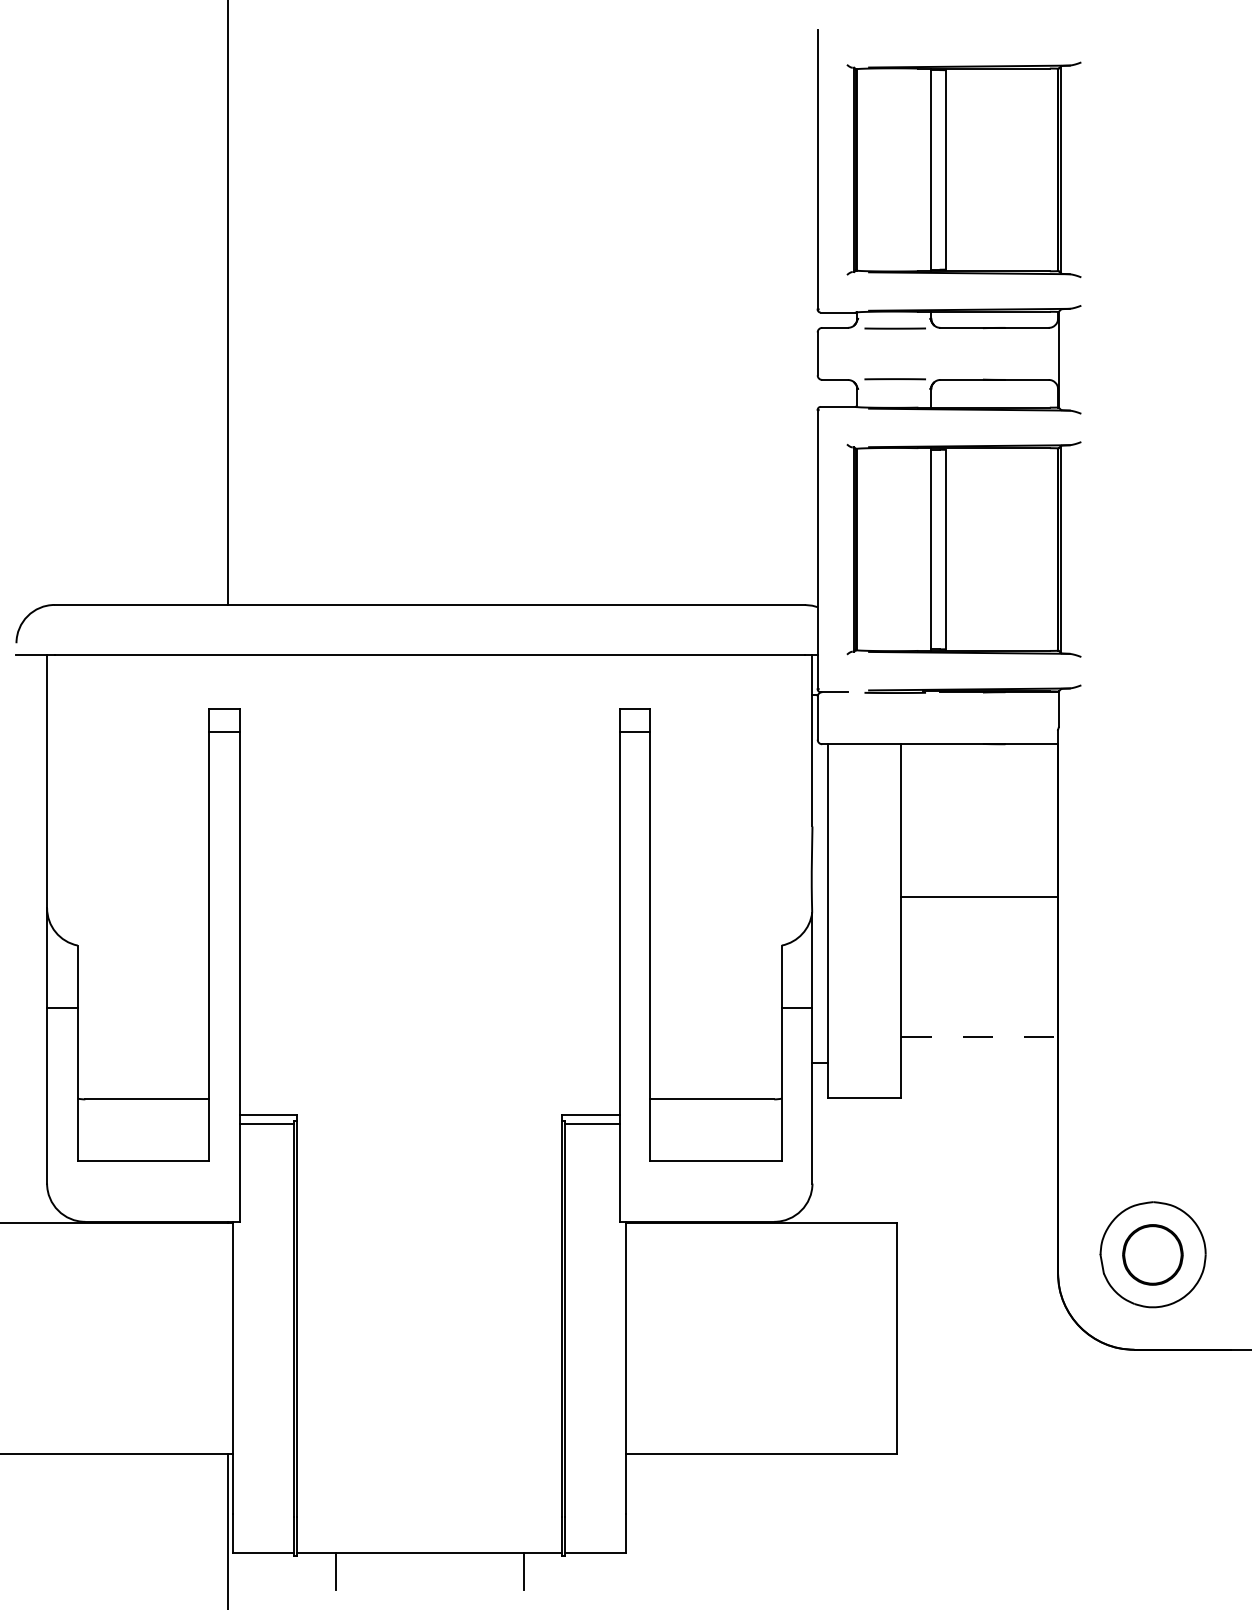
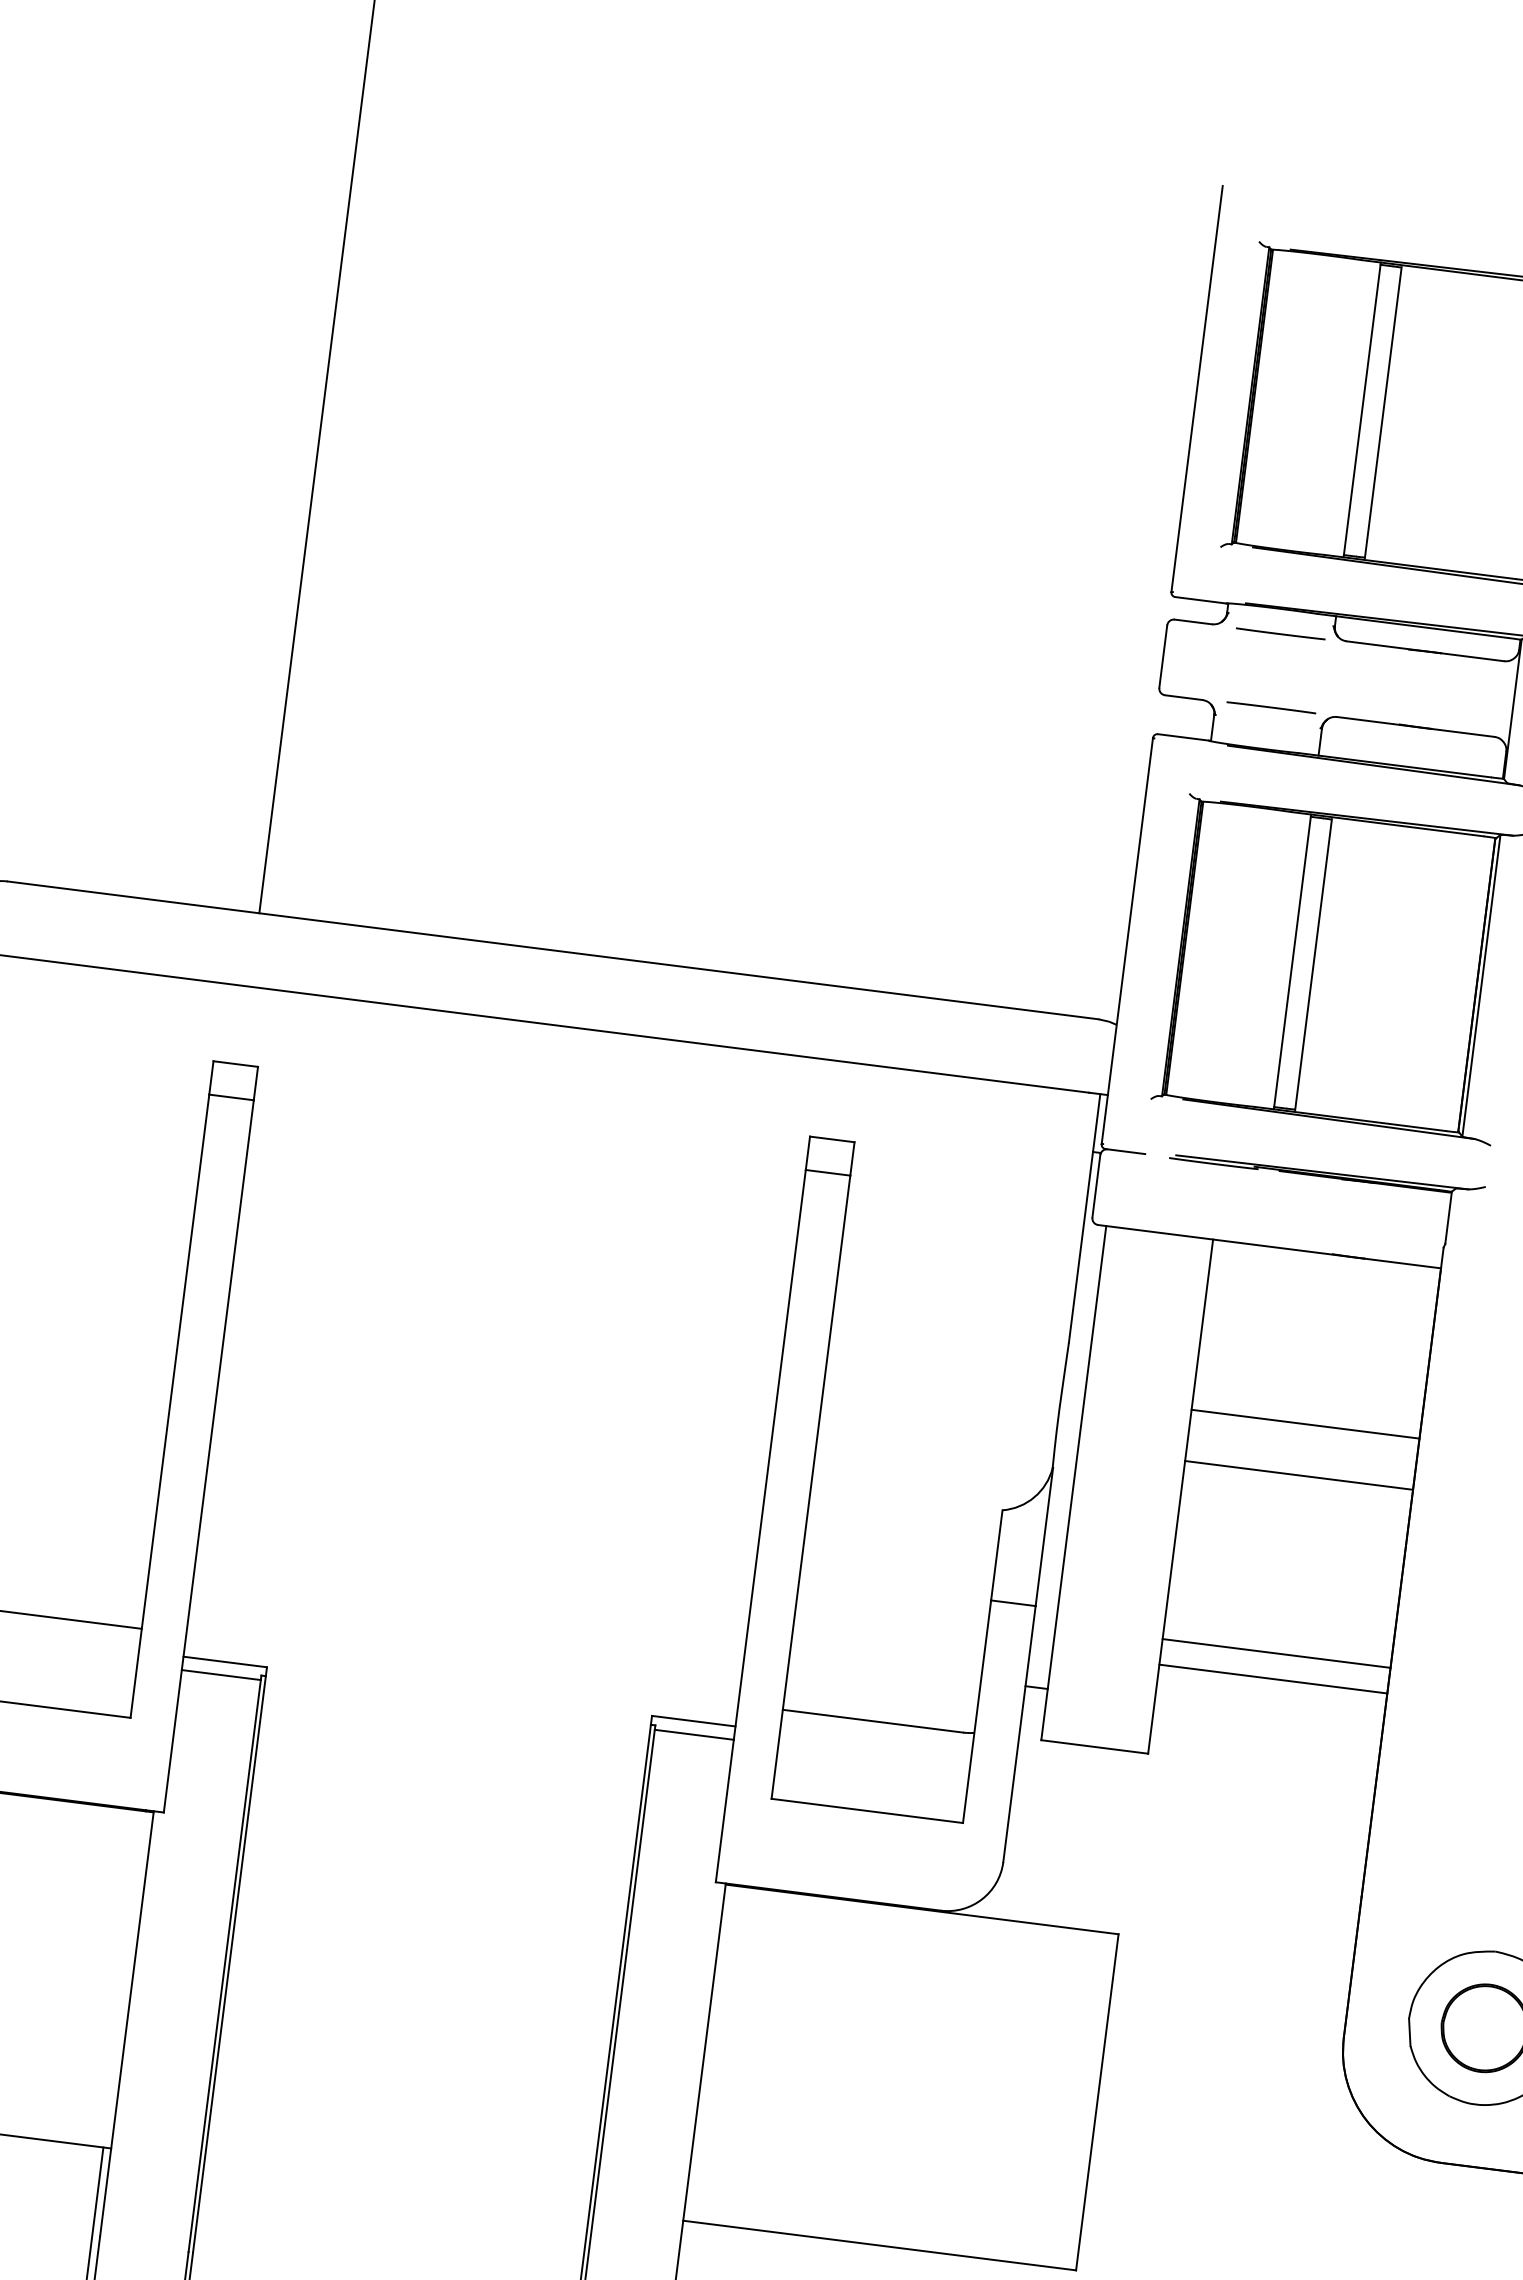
line: (979, 861) -> (1305, 1424), added
line: (979, 1019) -> (1276, 1654), added
line: (980, 1036) -> (1274, 1679), dashed -> solid

